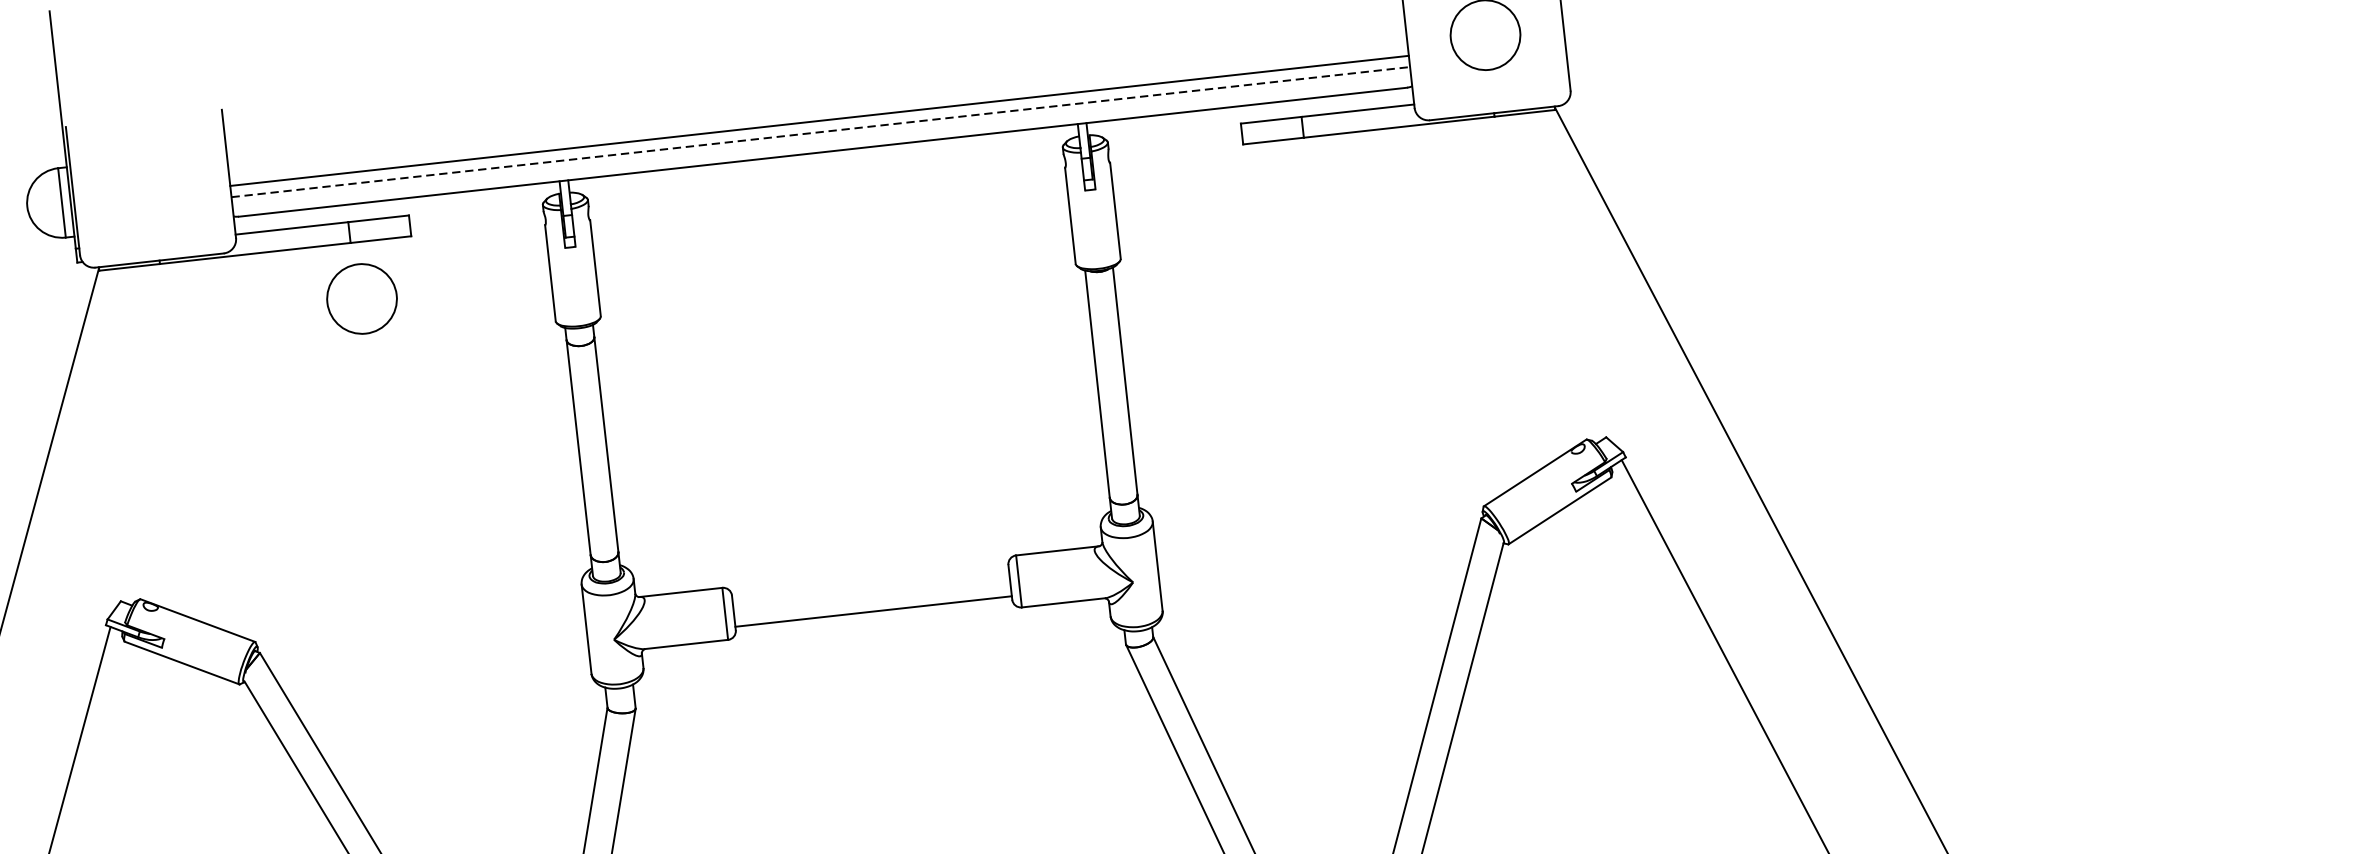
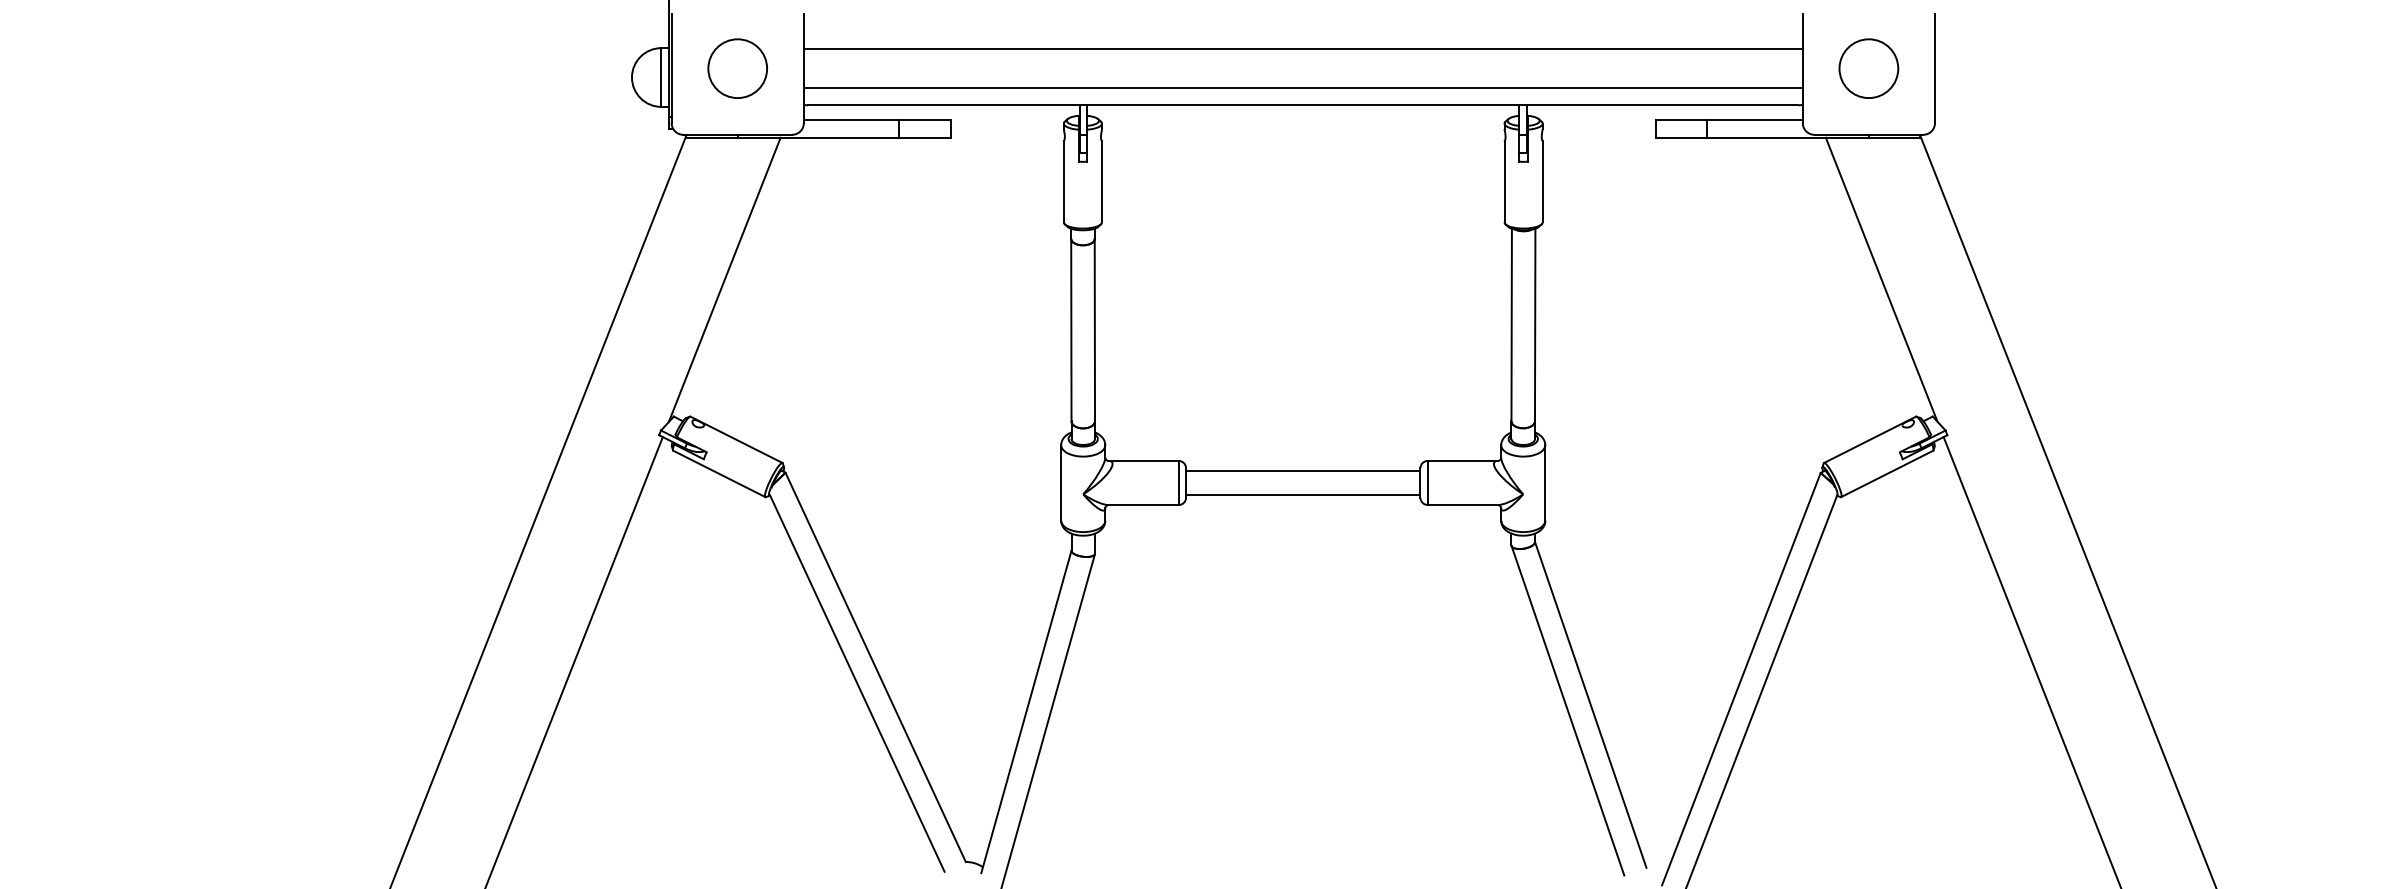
line: (818, 120) -> (1302, 48), moved
line: (821, 132) -> (1303, 88), dashed -> solid
line: (1527, 282) -> (1881, 279), added
circle: (361, 298) -> (737, 68), moved
line: (162, 432) -> (724, 279), added
line: (870, 584) -> (1303, 471), added

